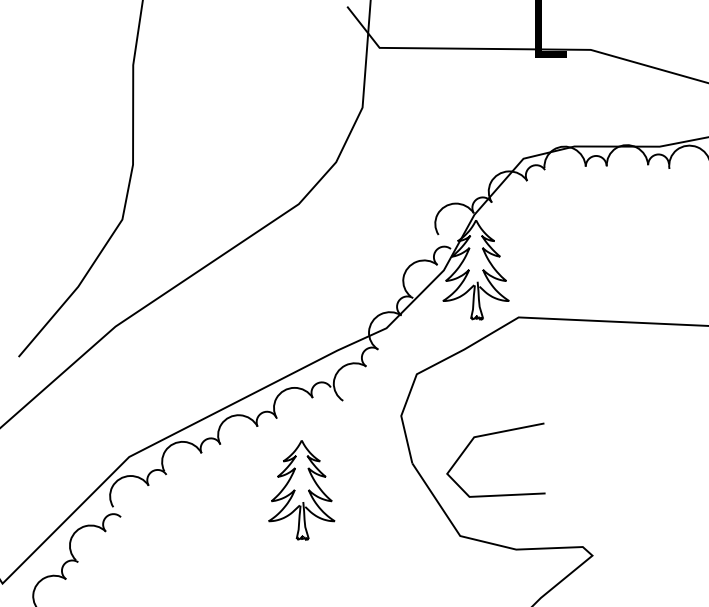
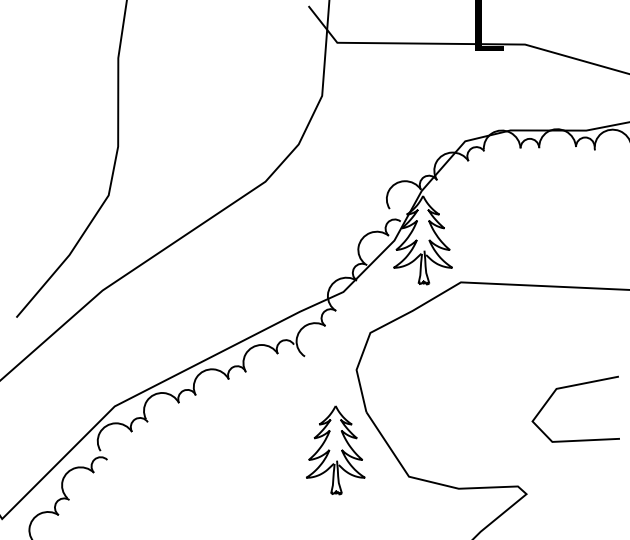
line: (489, 435) -> (570, 387), moved
part: (301, 490) -> (335, 450), moved

